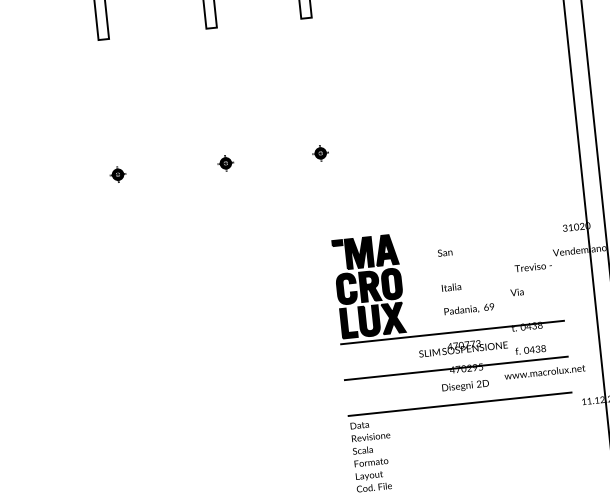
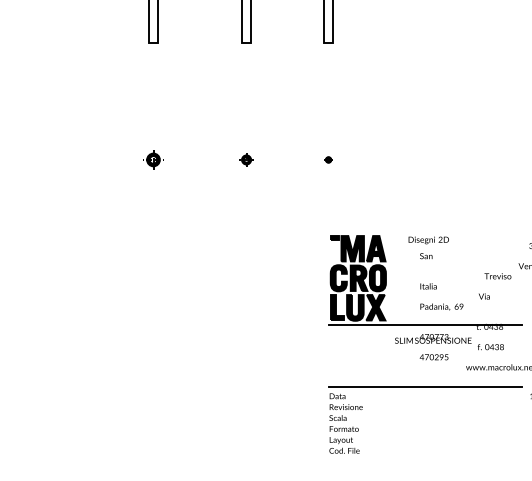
part: (320, 152) -> (328, 159), size x0.6
part: (117, 174) -> (152, 159), size x1.4
line: (455, 368) -> (424, 356), removed
text: (465, 386) -> (428, 240), moved

